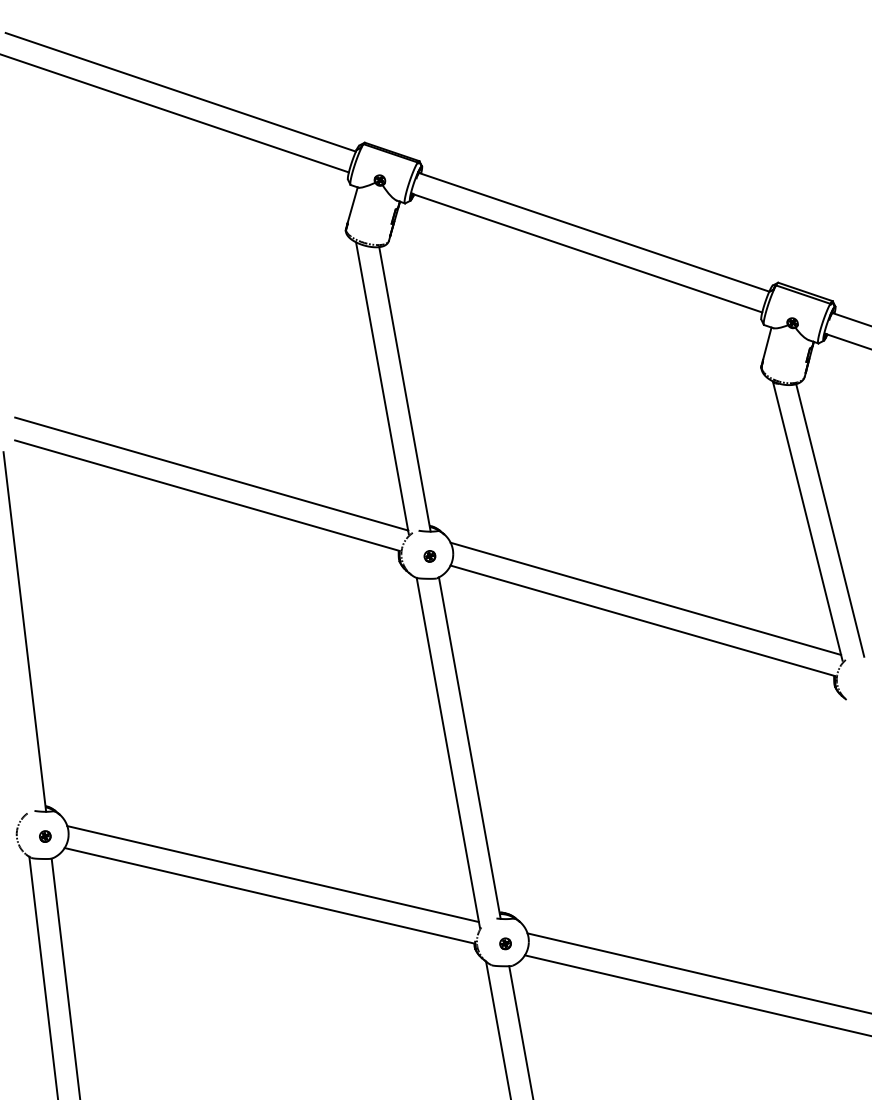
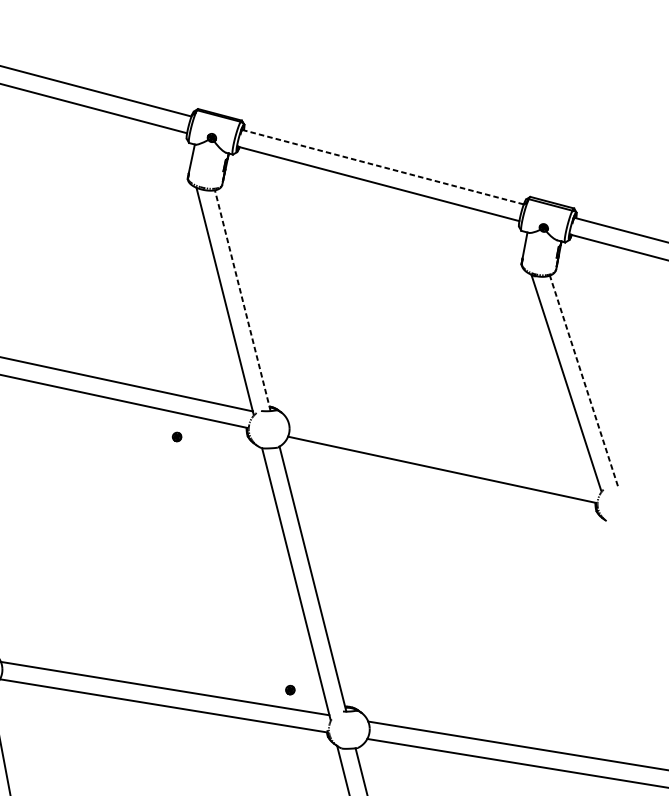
line: (594, 232) -> (383, 167), solid -> dashed
line: (404, 389) -> (242, 300), solid -> dashed
line: (830, 519) -> (584, 380), solid -> dashed
part: (429, 556) -> (176, 437), moved
line: (645, 598) -> (442, 452), removed
part: (505, 943) -> (290, 689), moved

